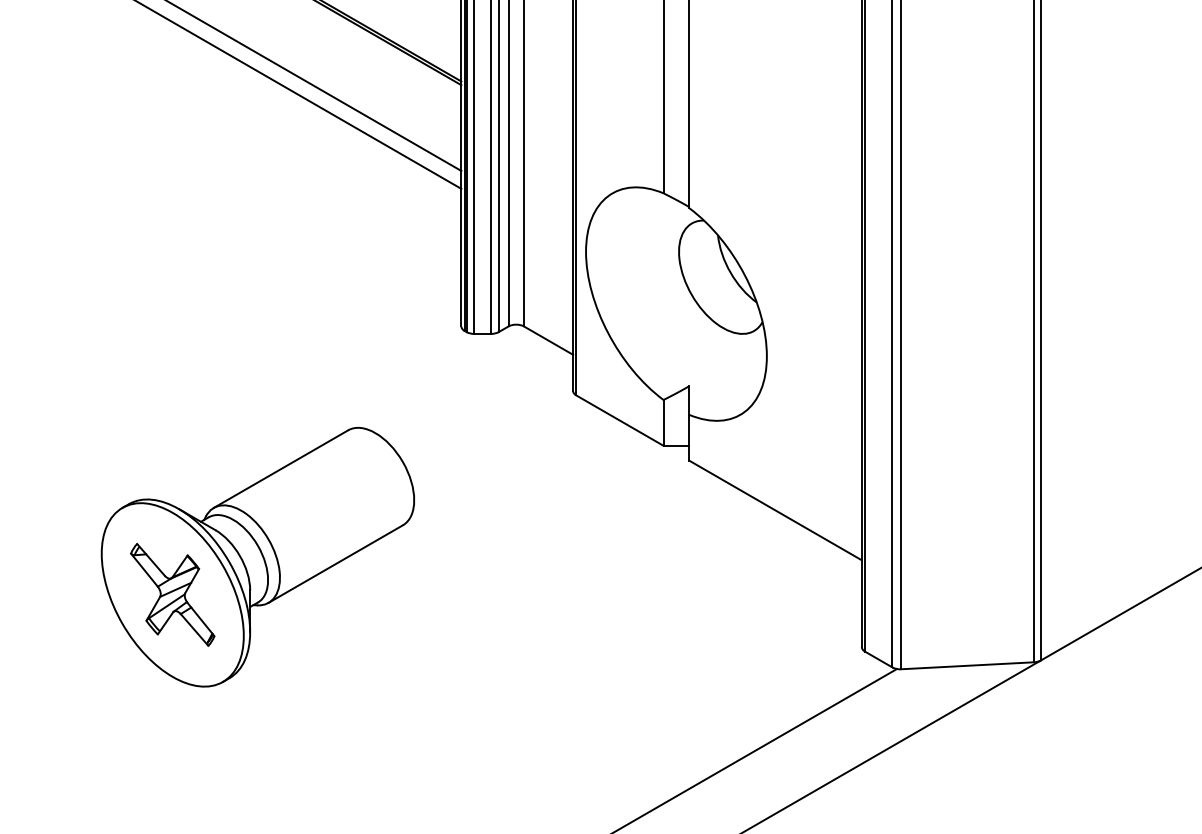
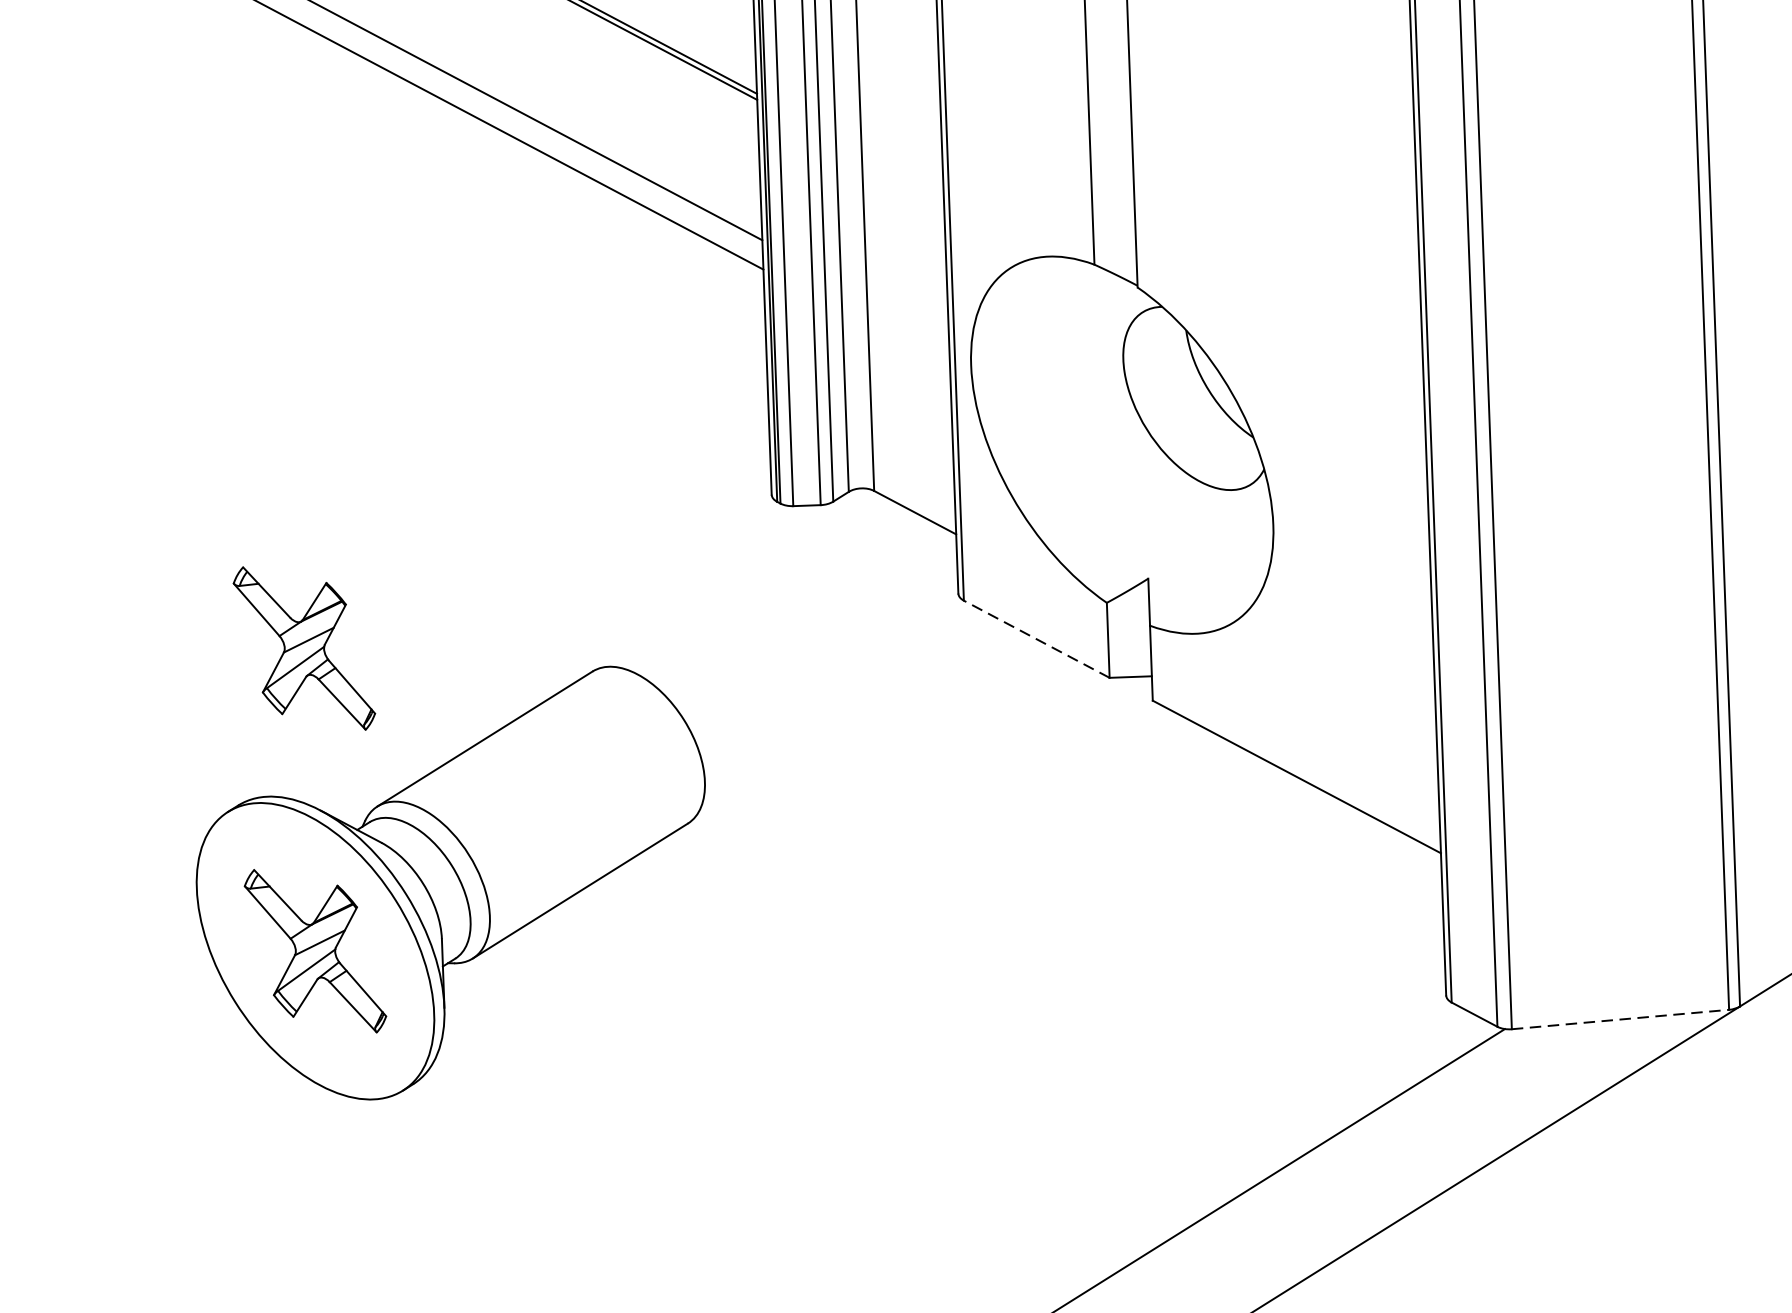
part: (172, 409) -> (303, 647), added
line: (619, 420) -> (1036, 639), solid -> dashed
line: (967, 665) -> (1620, 1019), solid -> dashed

